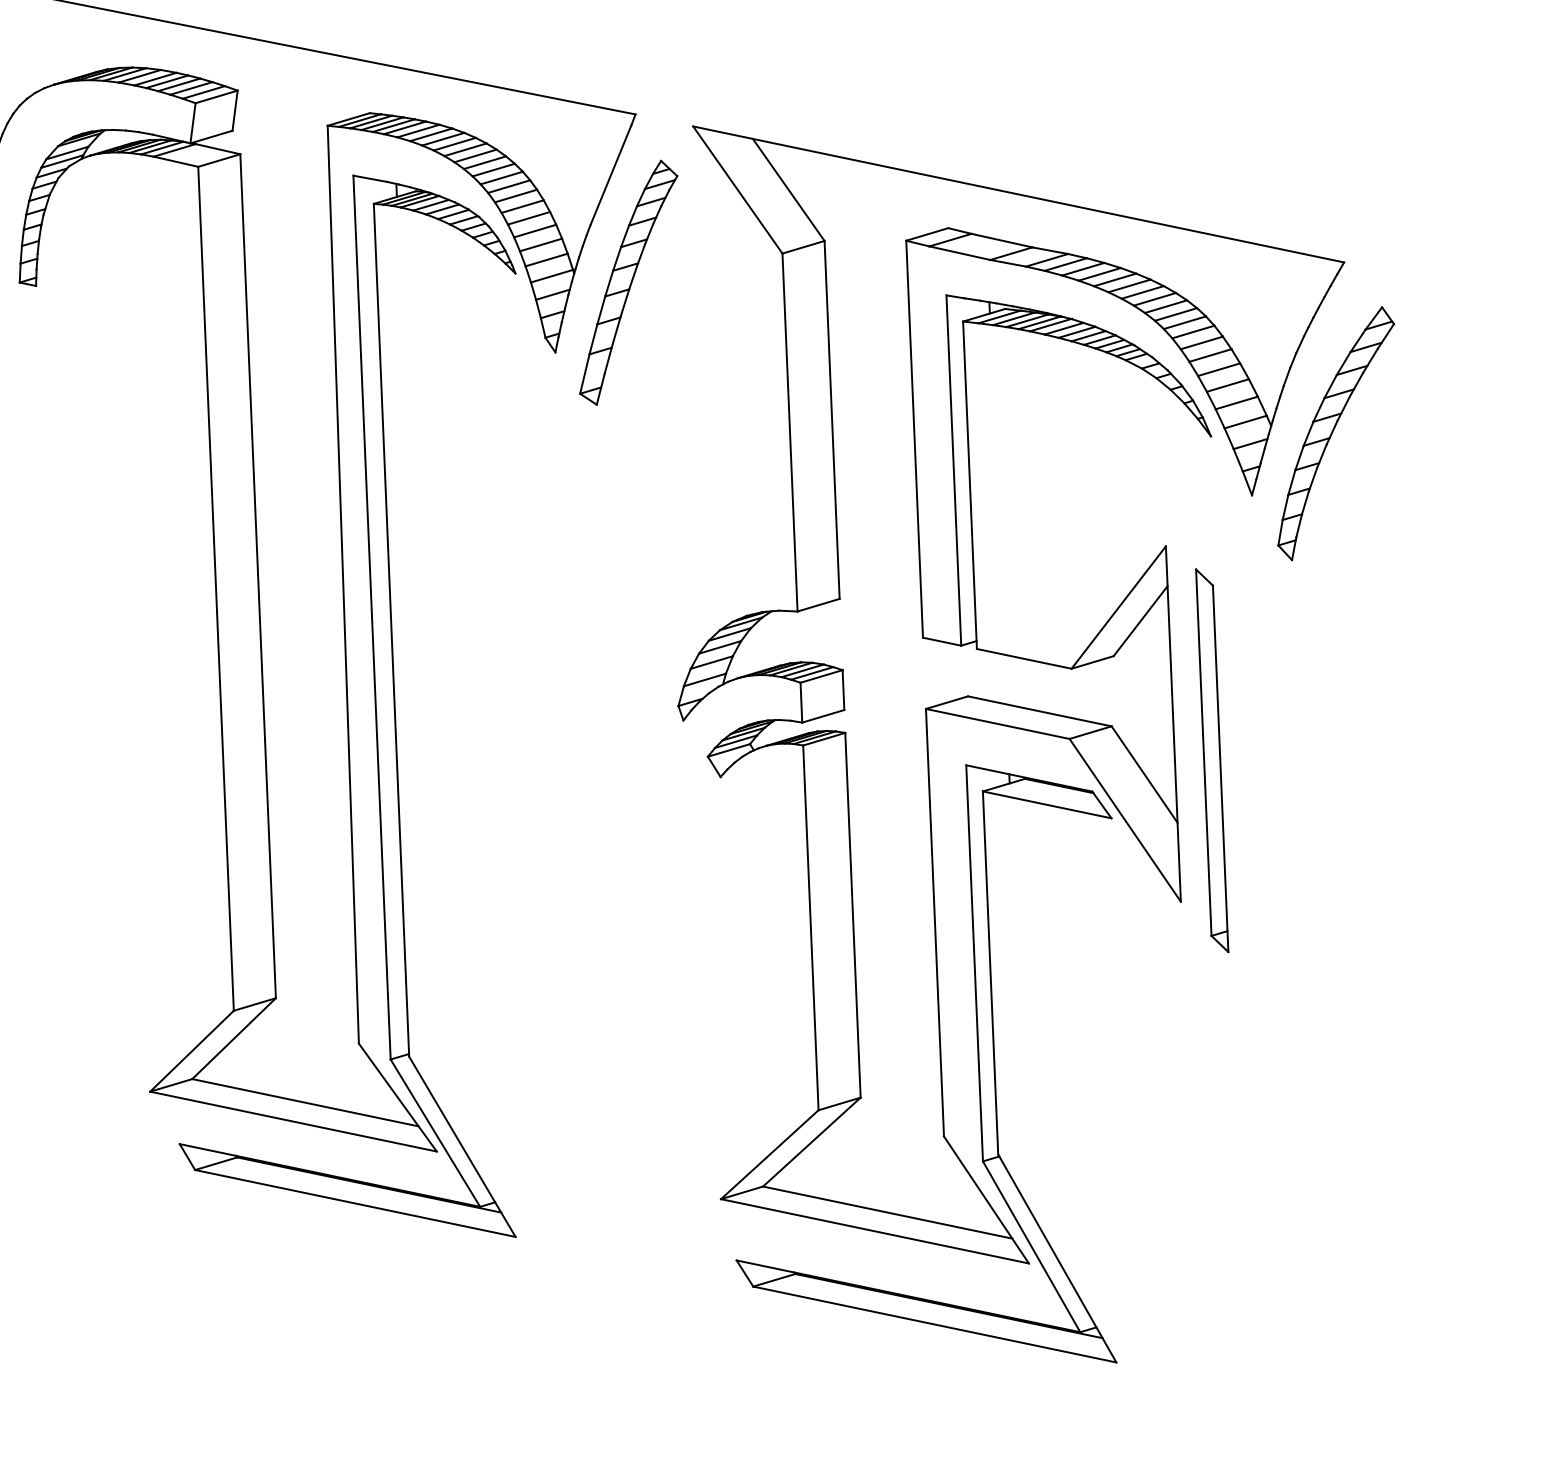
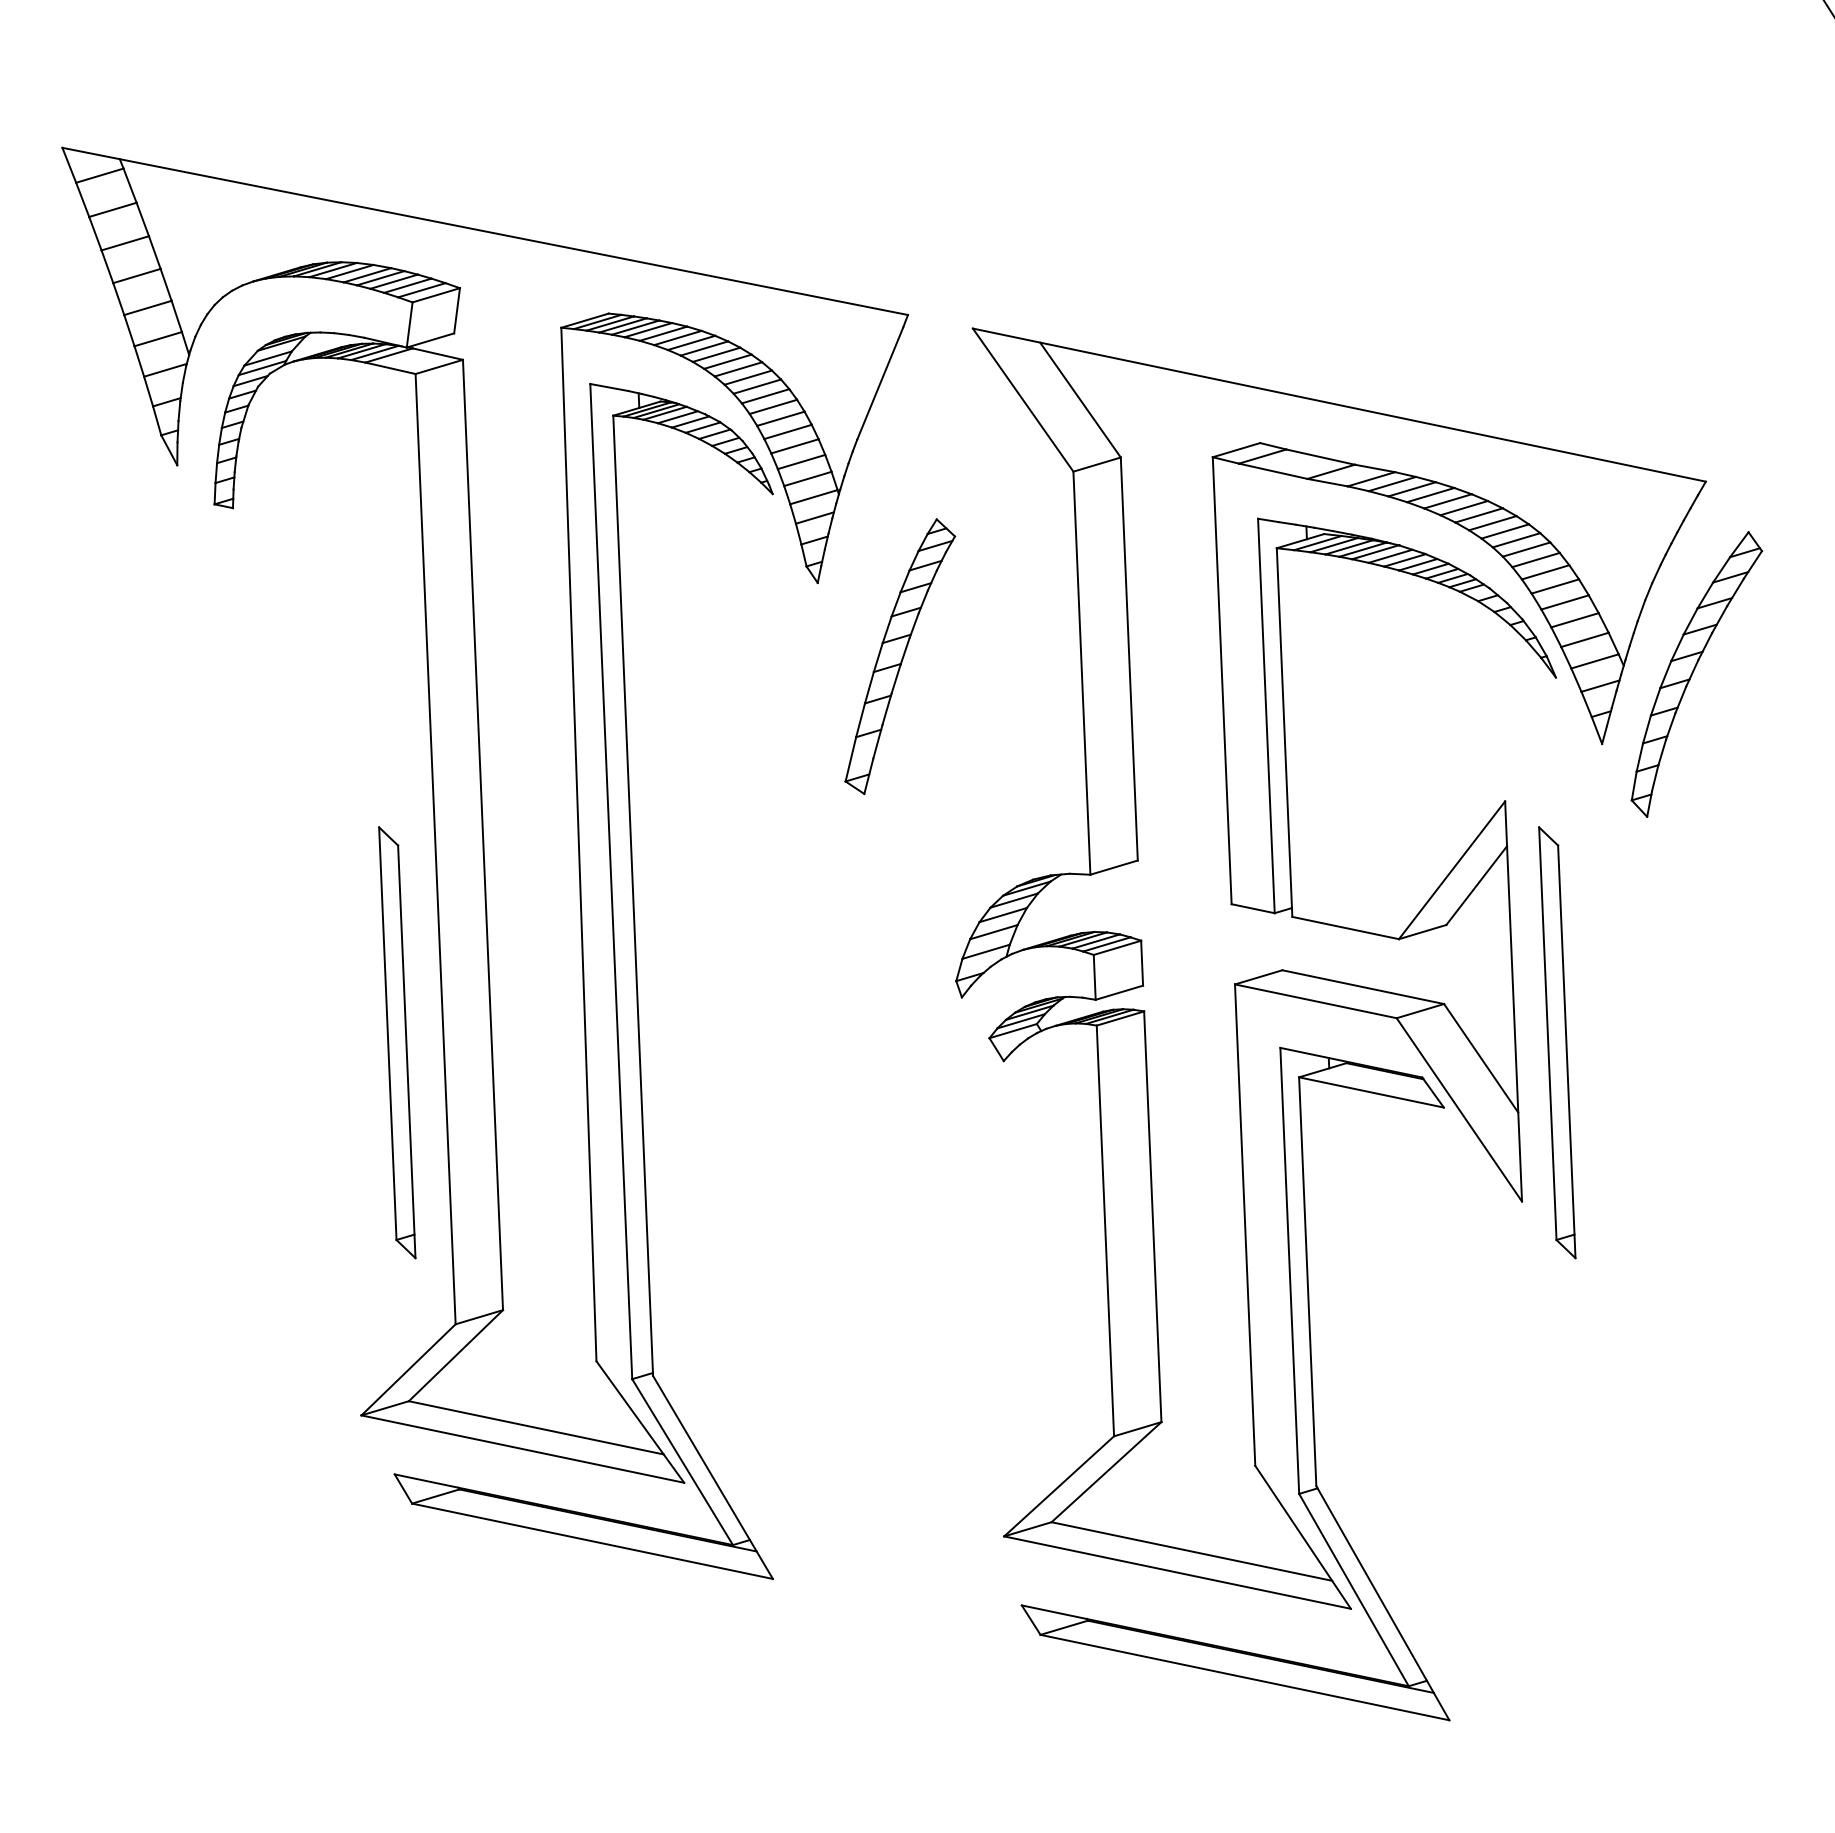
part: (628, 282) -> (900, 656), moved
part: (182, 760) -> (397, 1042), added

